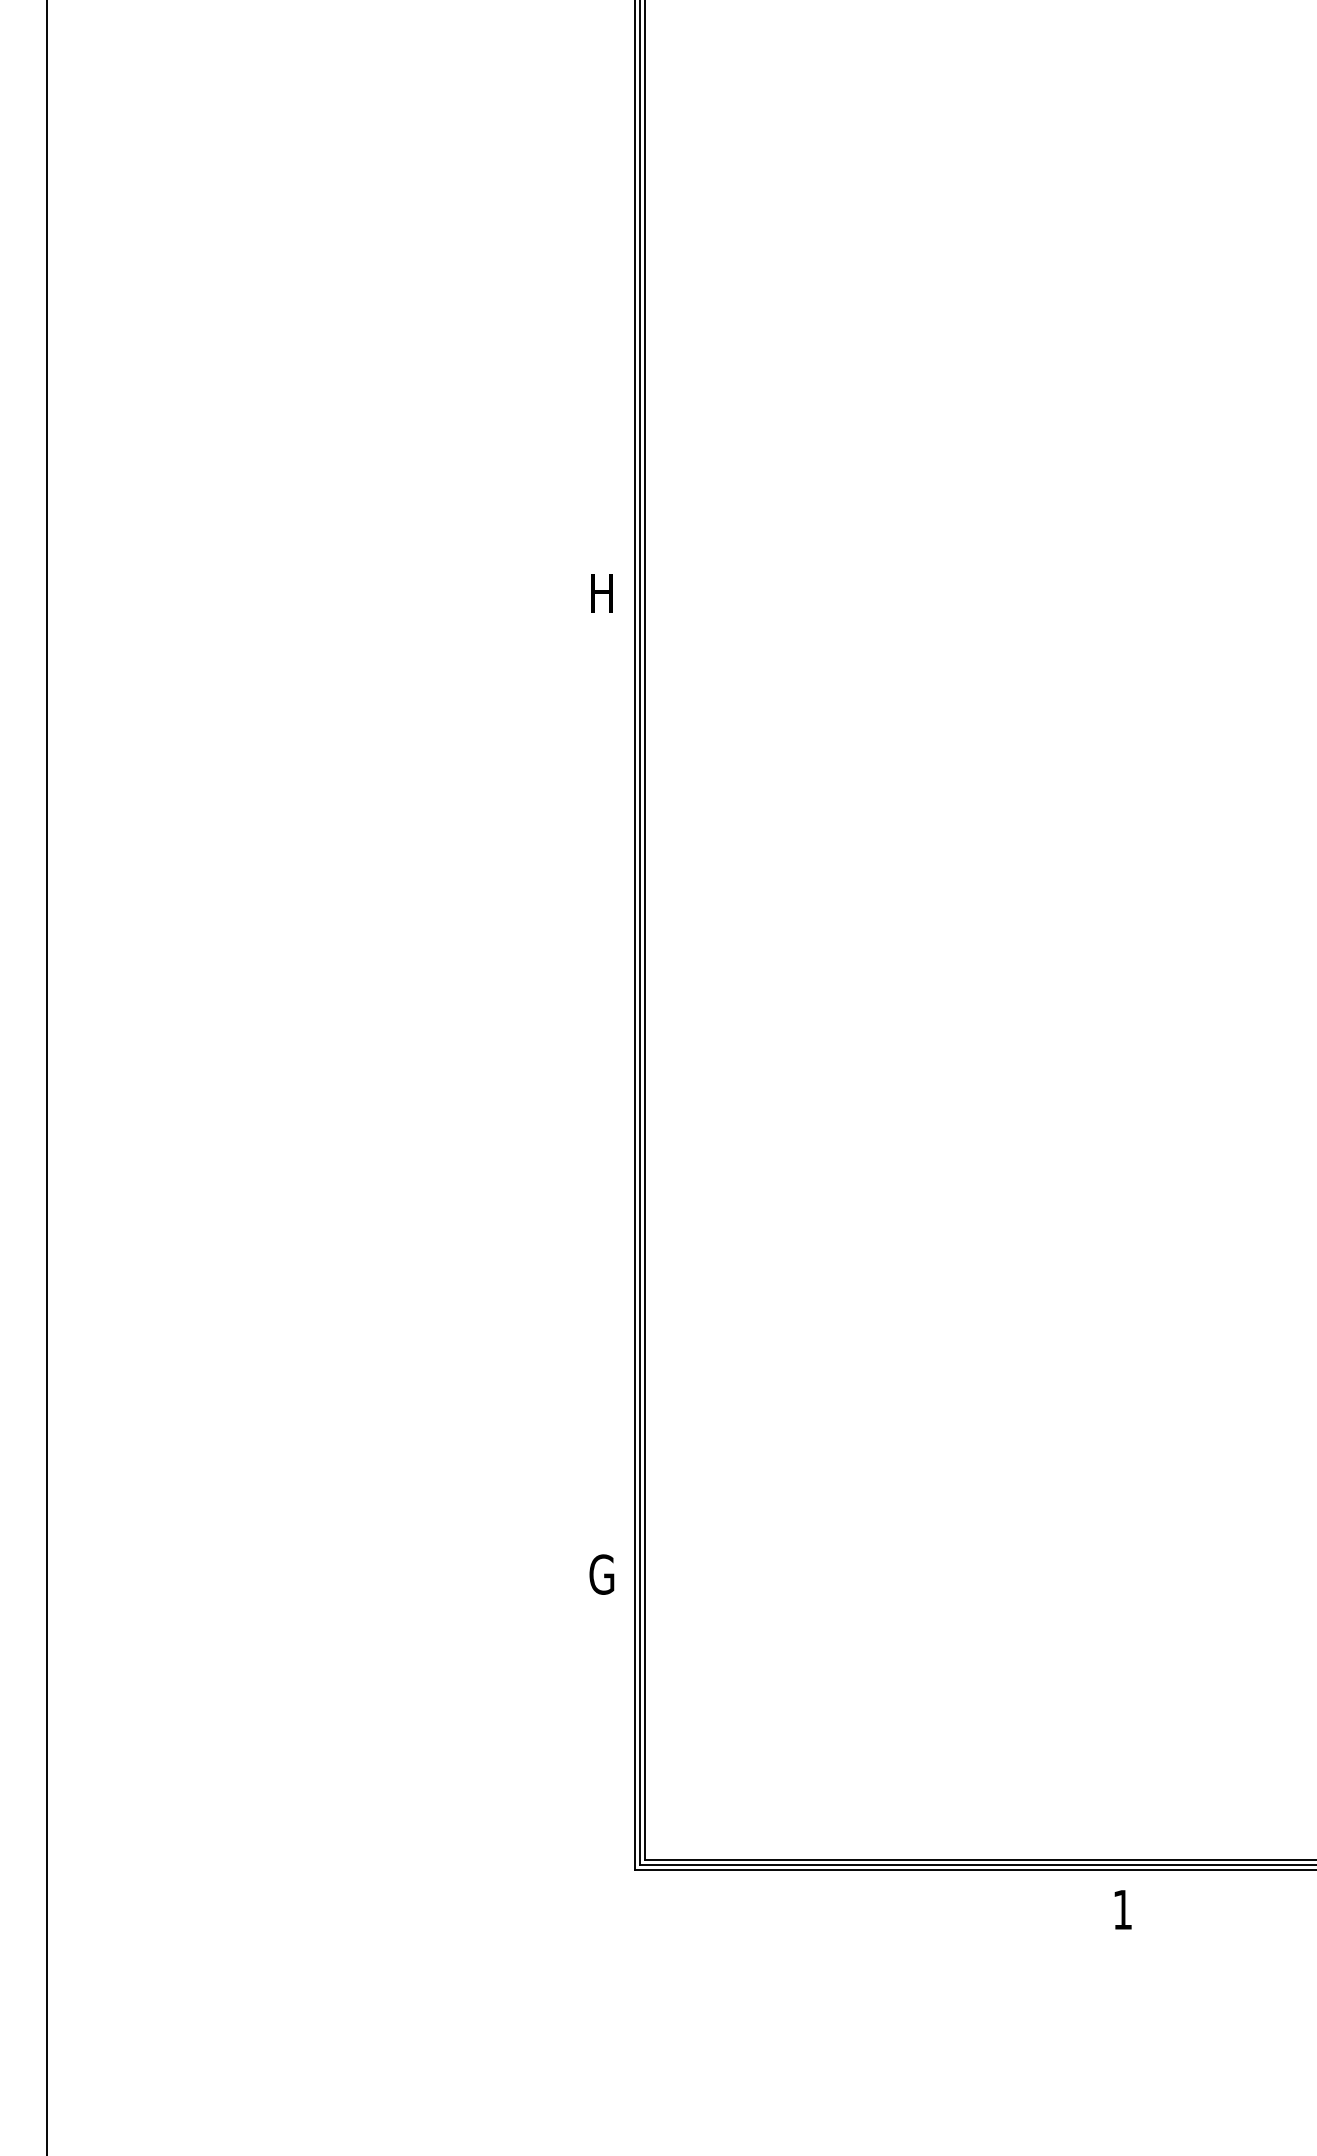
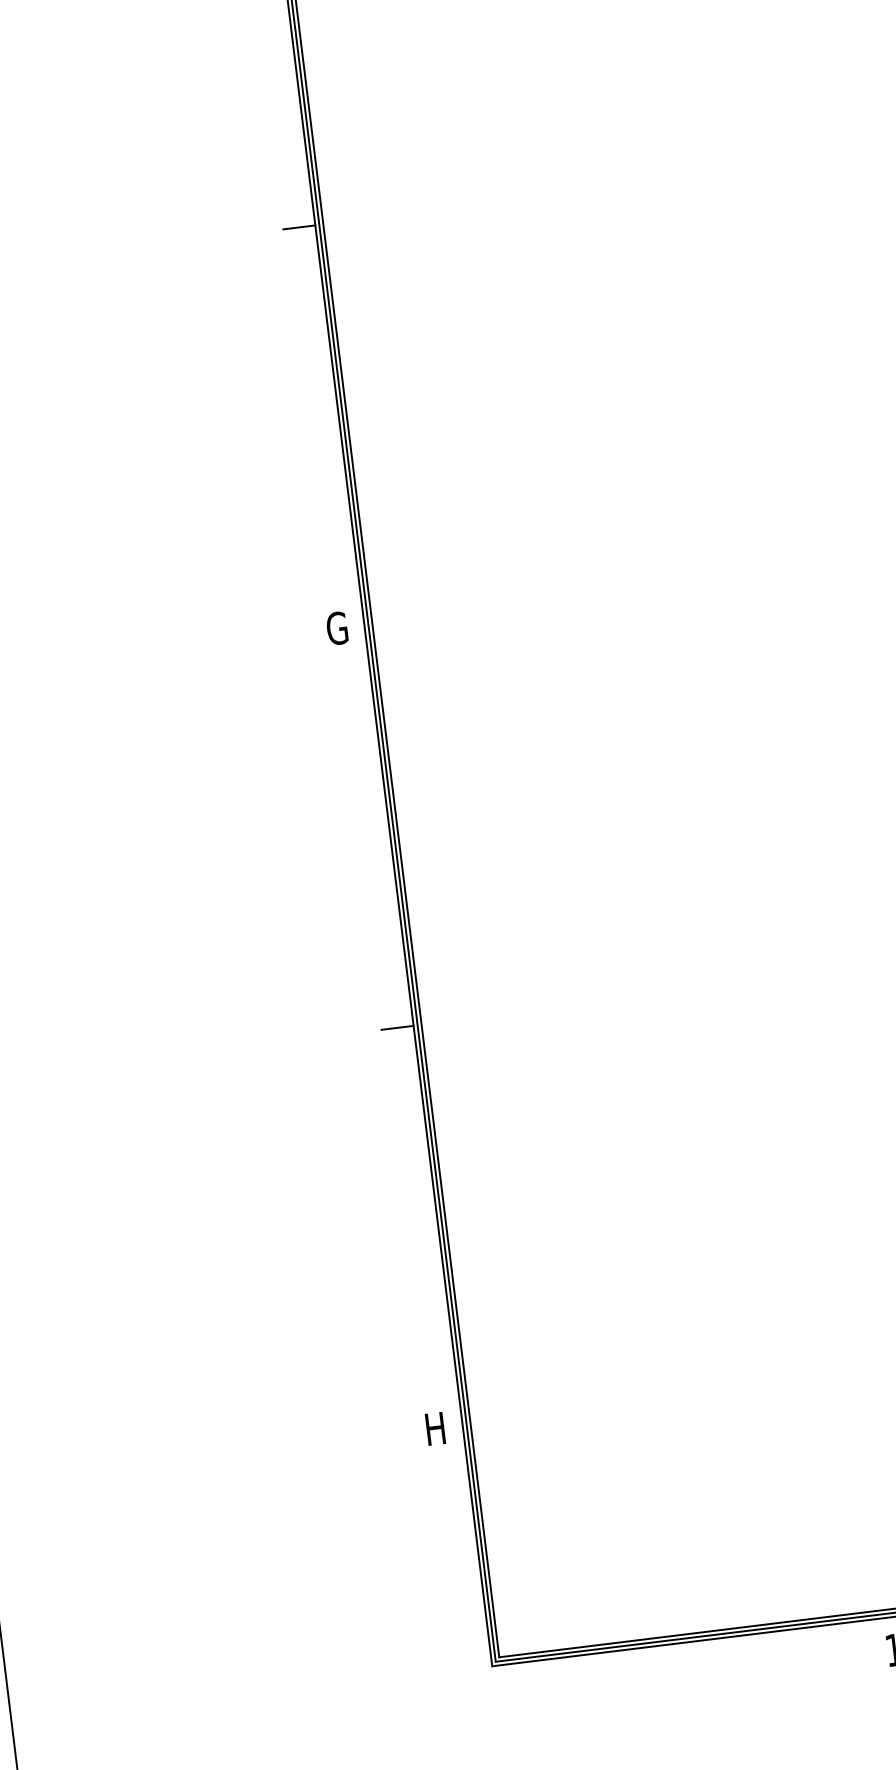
line: (615, 103) -> (299, 227), added
text: (601, 593) -> (336, 628), H -> G
line: (615, 1084) -> (397, 1027), added
text: (601, 1574) -> (435, 1428), G -> H

